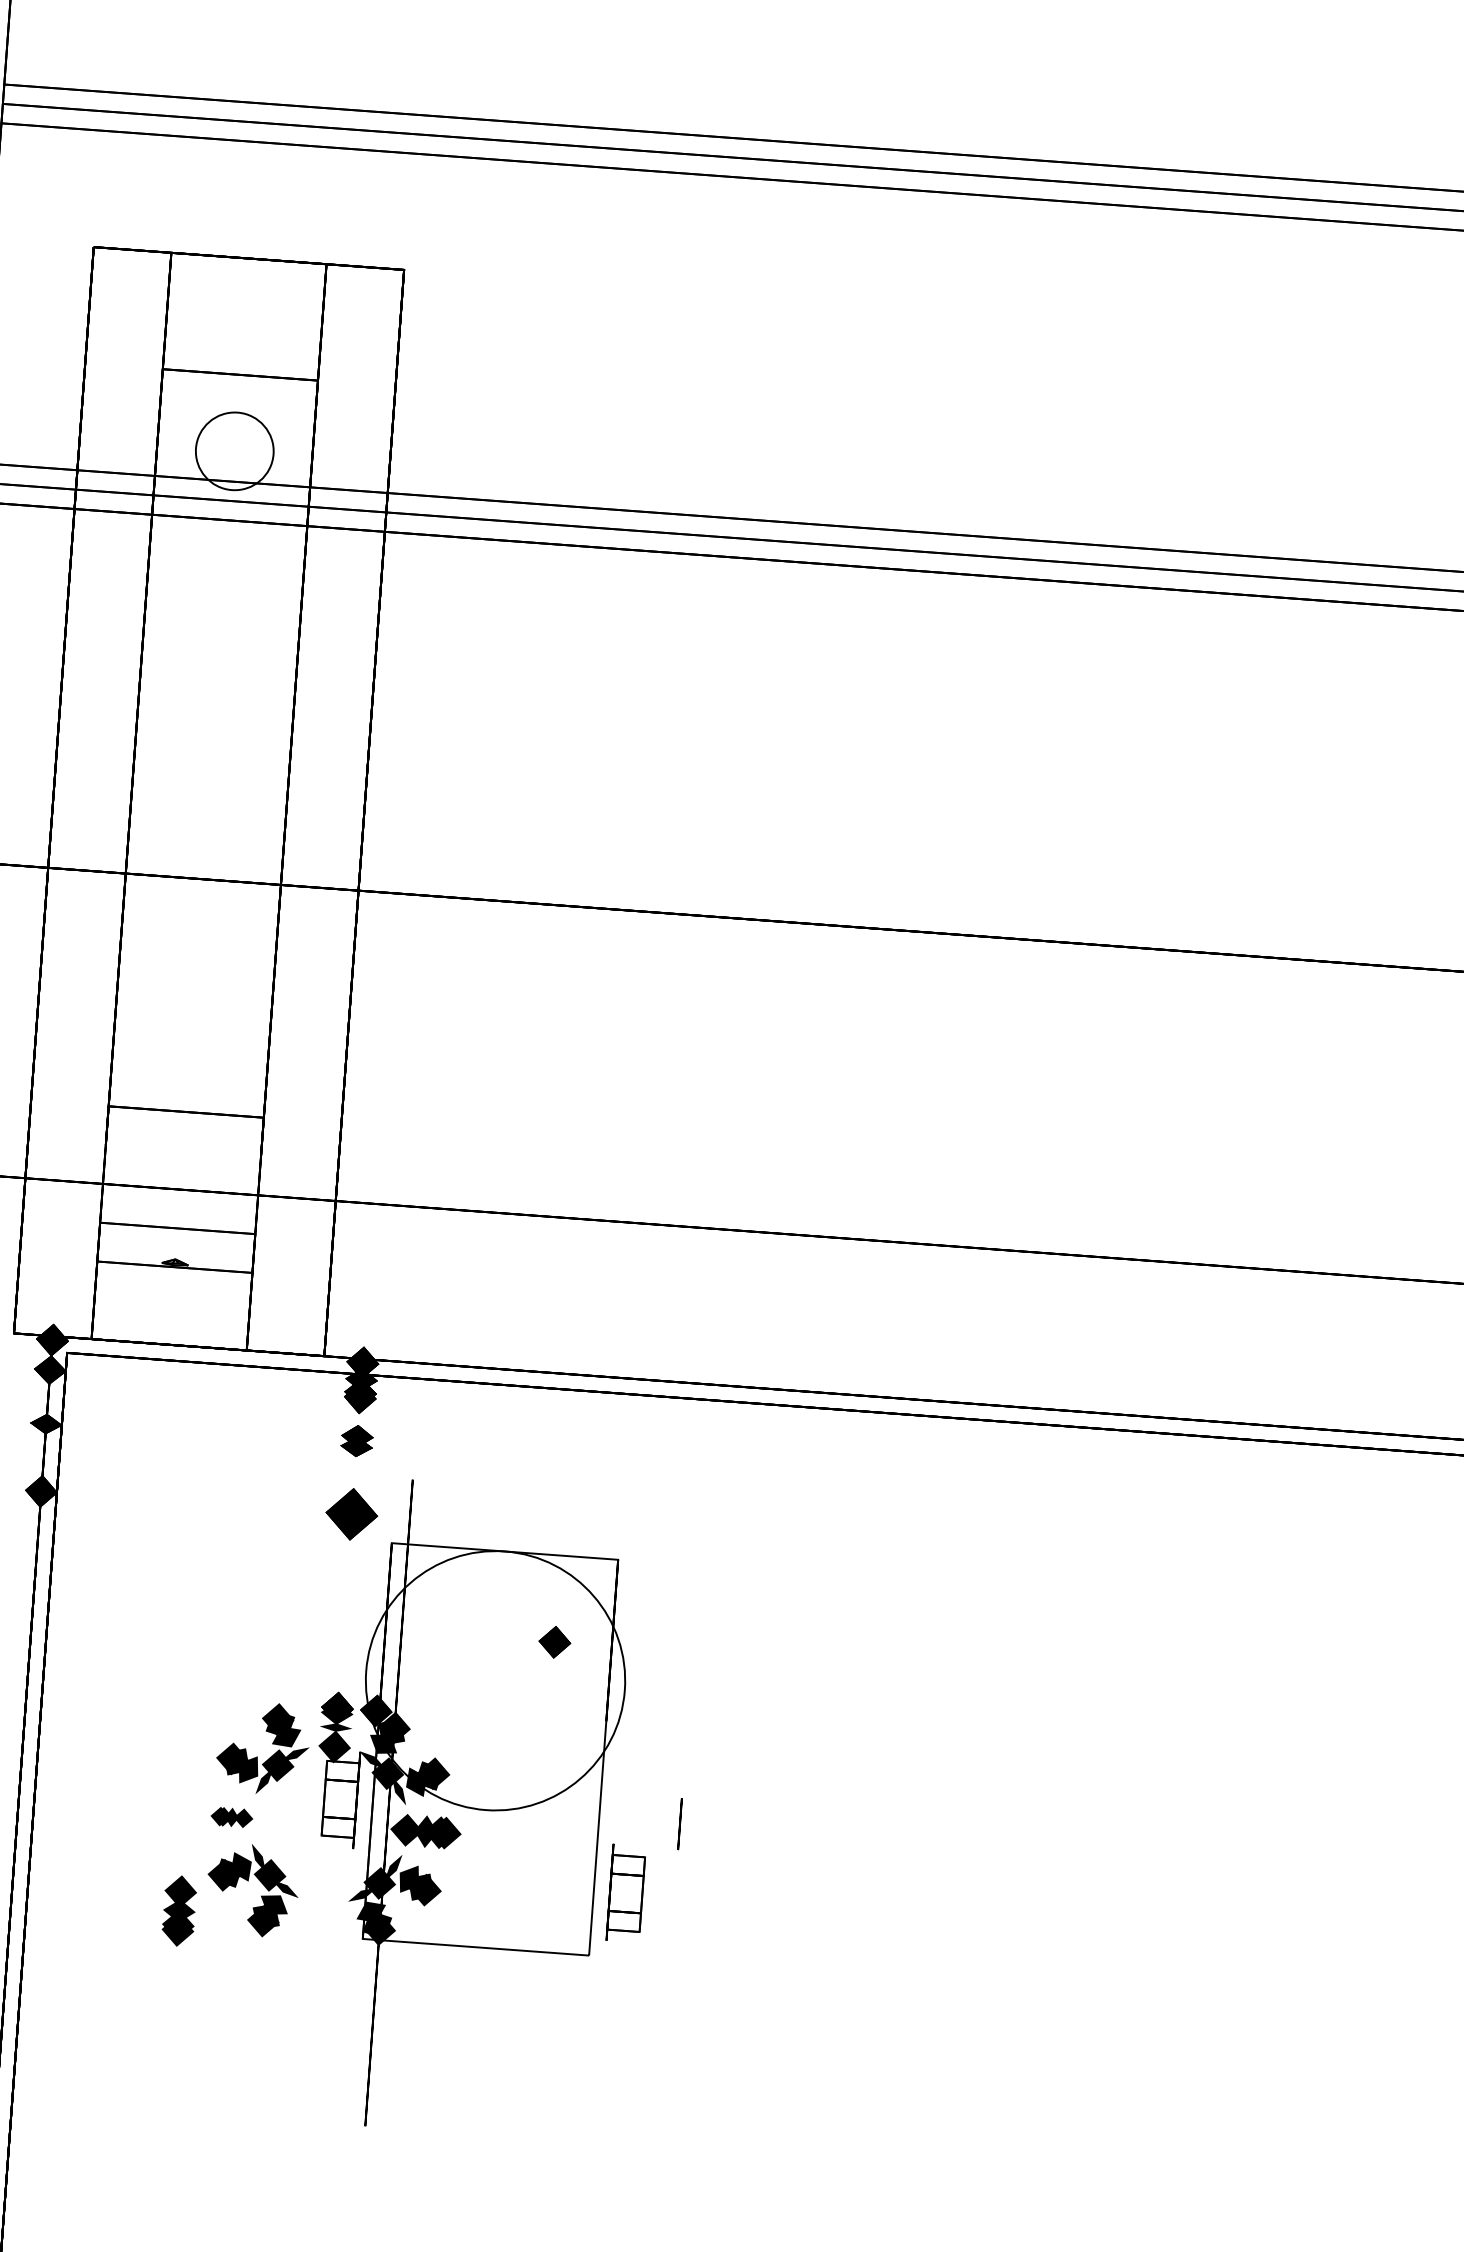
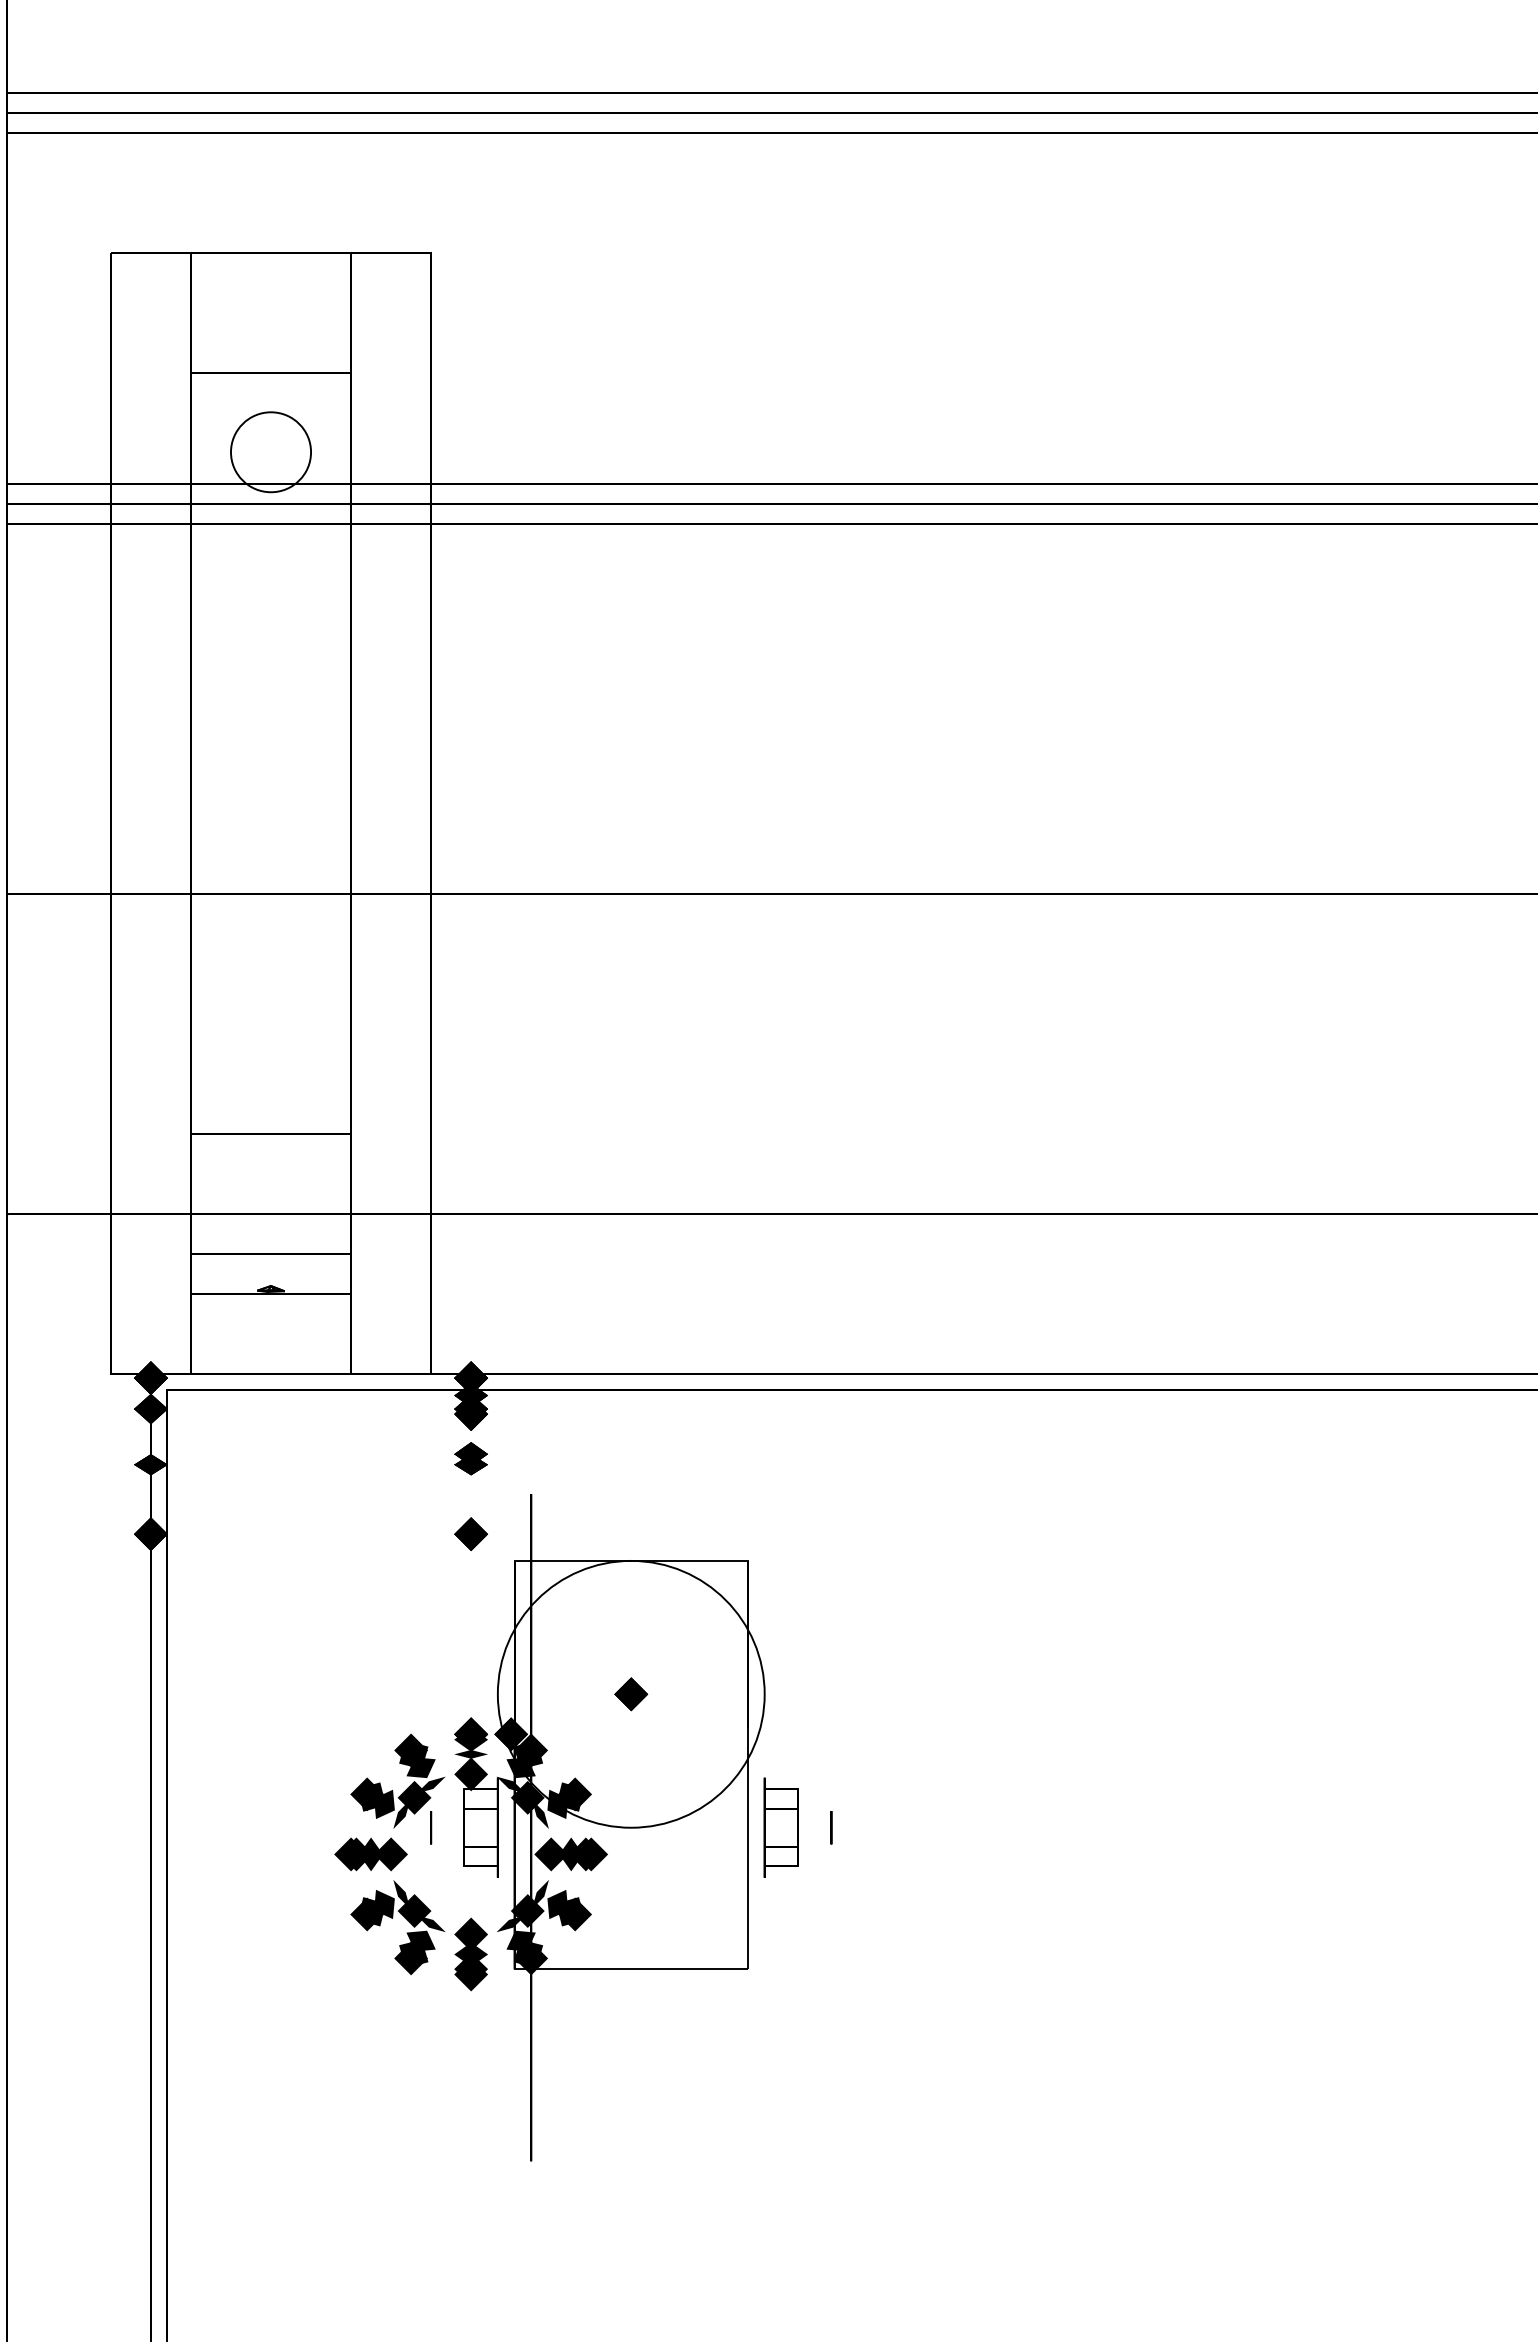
part: (351, 1513) -> (470, 1533), size x0.62
part: (555, 1642) -> (631, 1694), moved
circle: (292, 1795) -> (431, 1827), added
part: (231, 1817) -> (370, 1854), size x1.67
circle: (680, 1824) -> (831, 1827), size x0.62
part: (625, 1893) -> (780, 1827), moved
part: (178, 1911) -> (470, 1954), moved

